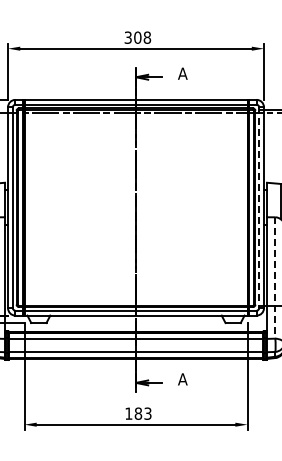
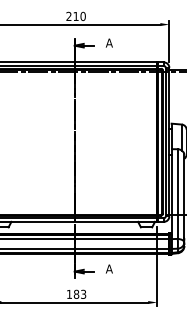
text: (137, 37) -> (75, 16), 308 -> 210
line: (259, 207) -> (166, 141), dashed -> solid
line: (275, 277) -> (177, 193), dashed -> solid

